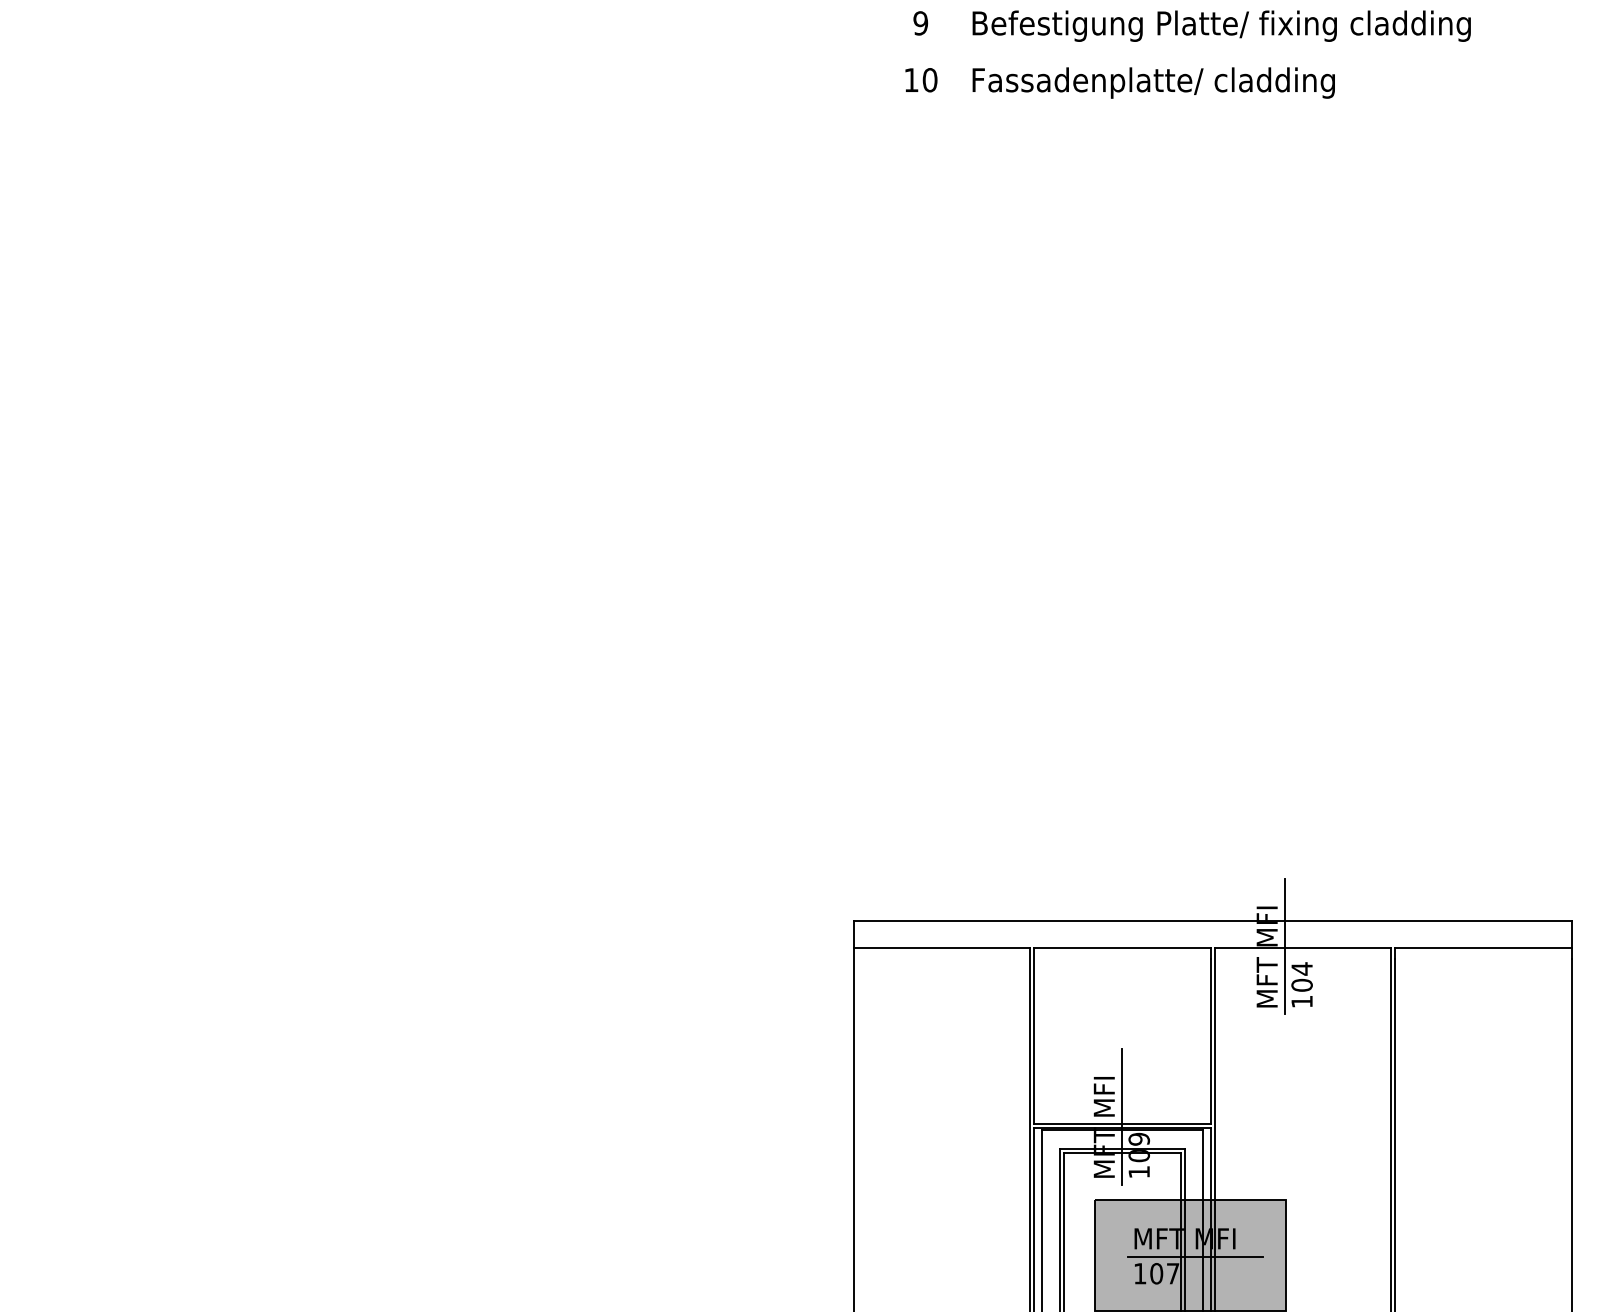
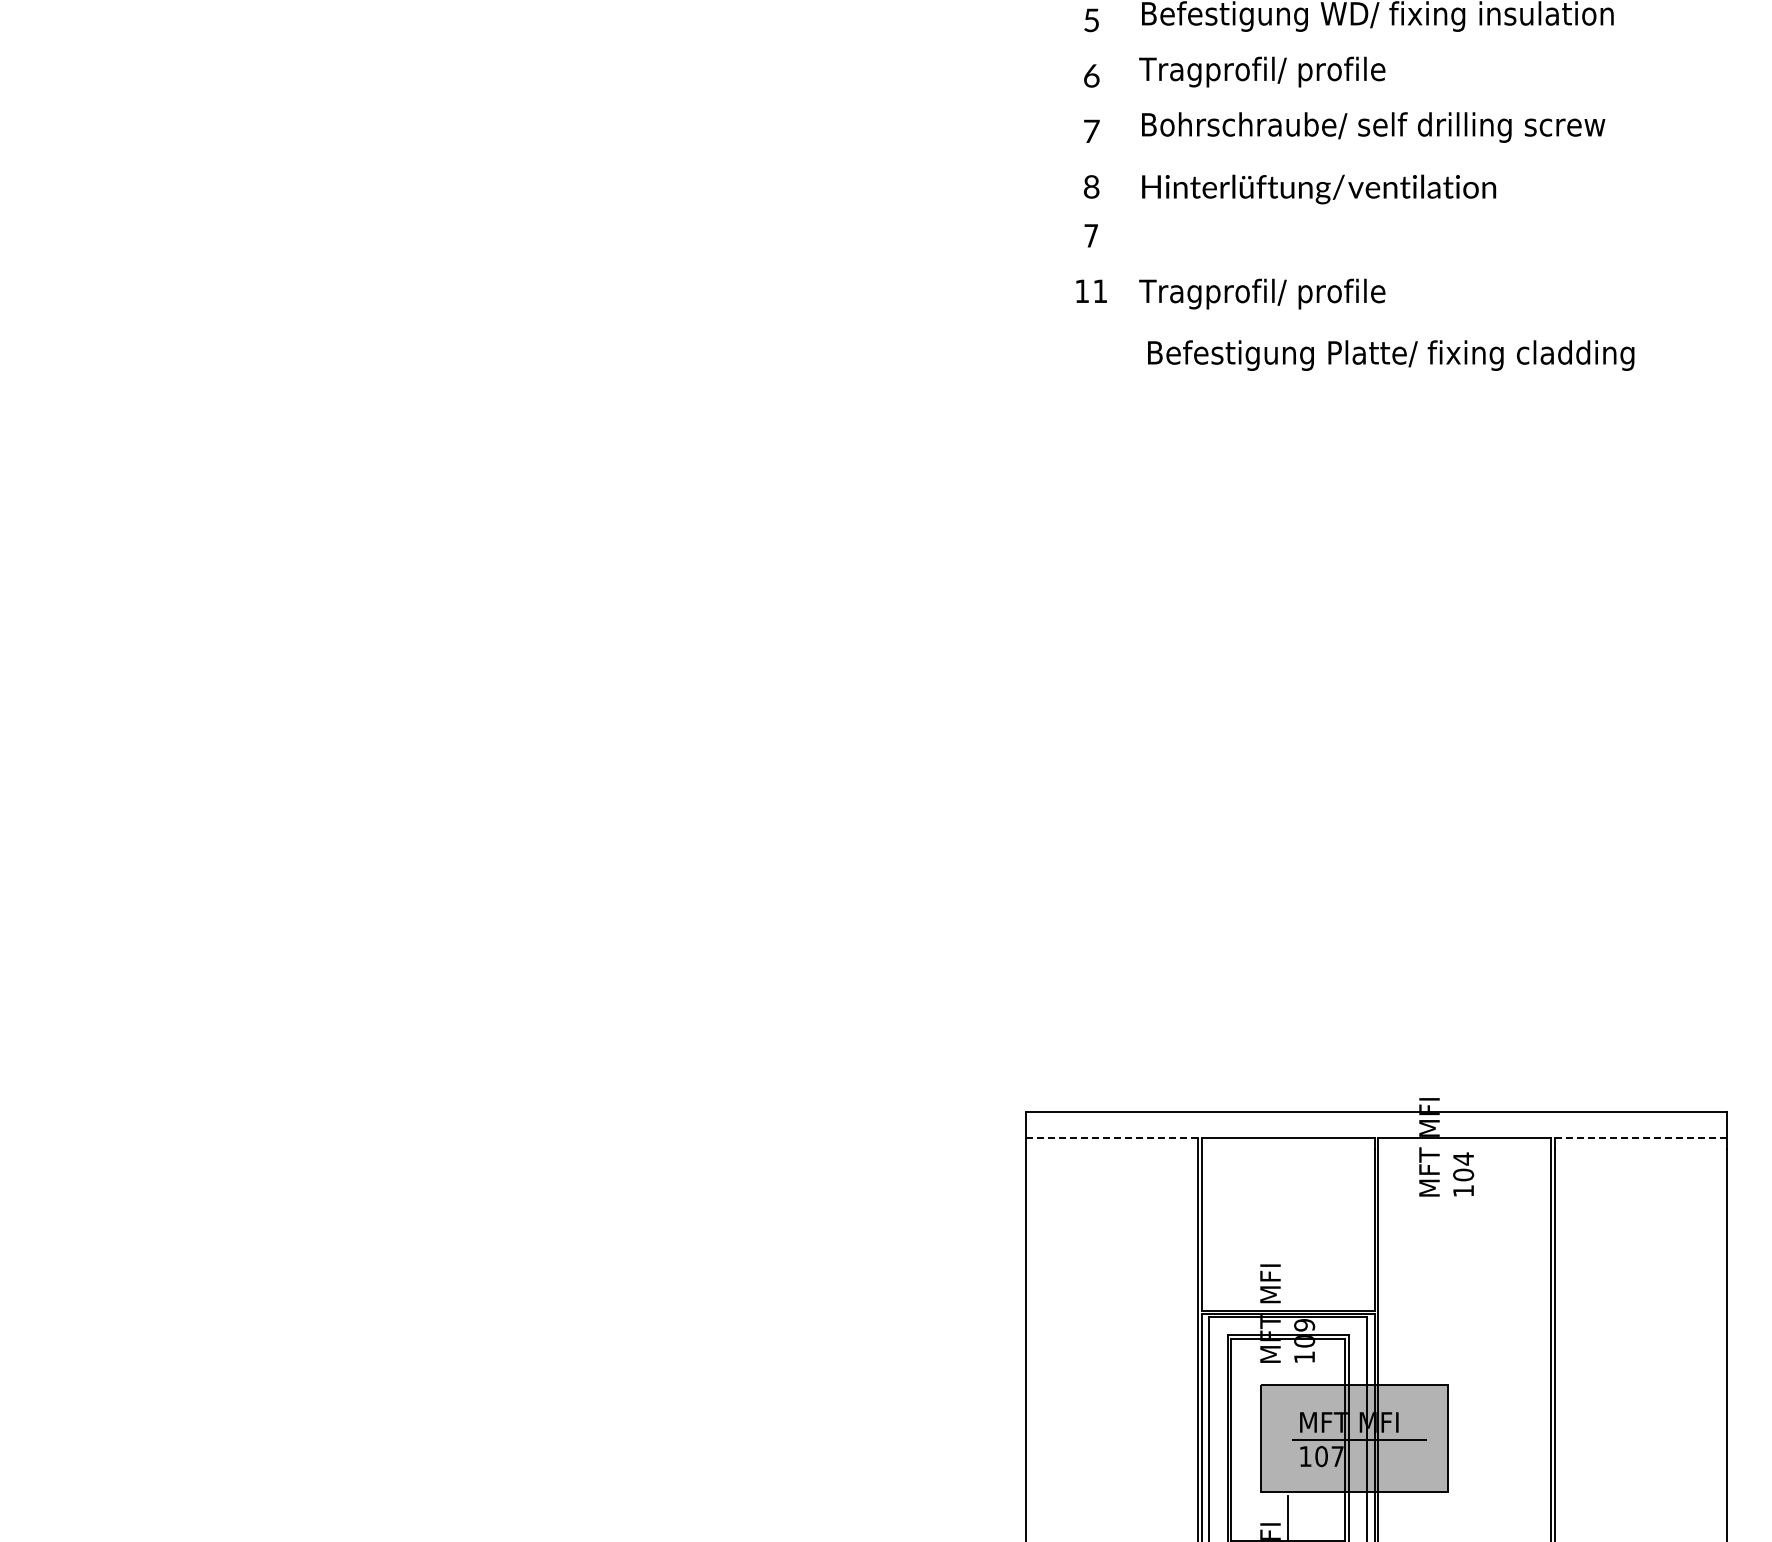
text: (920, 23) -> (1091, 235), 9 -> 7
text: (1222, 26) -> (1391, 355), moved
text: (930, 80) -> (1100, 291), 10 -> 11
text: (1152, 82) -> (1317, 293), Fassadenplatte/ cladding -> Tragprofil/ profile
line: (1285, 946) -> (1447, 1137), removed
line: (941, 947) -> (1111, 1138), solid -> dashed
line: (1483, 947) -> (1640, 1138), solid -> dashed
line: (1122, 1116) -> (1288, 1303), removed

